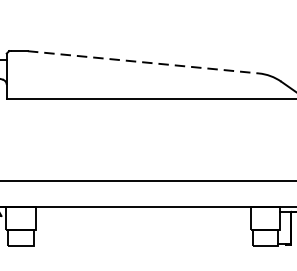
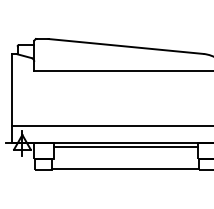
line: (144, 62) -> (126, 46), dashed -> solid
line: (142, 211) -> (125, 146), added
line: (142, 244) -> (125, 168), added

